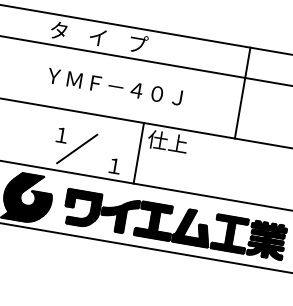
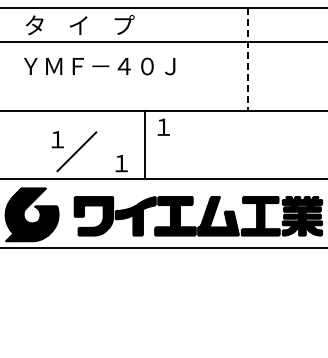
text: (114, 86) -> (99, 66), moved
line: (242, 93) -> (247, 59), solid -> dashed
text: (167, 141) -> (174, 126), 仕上 -> １

